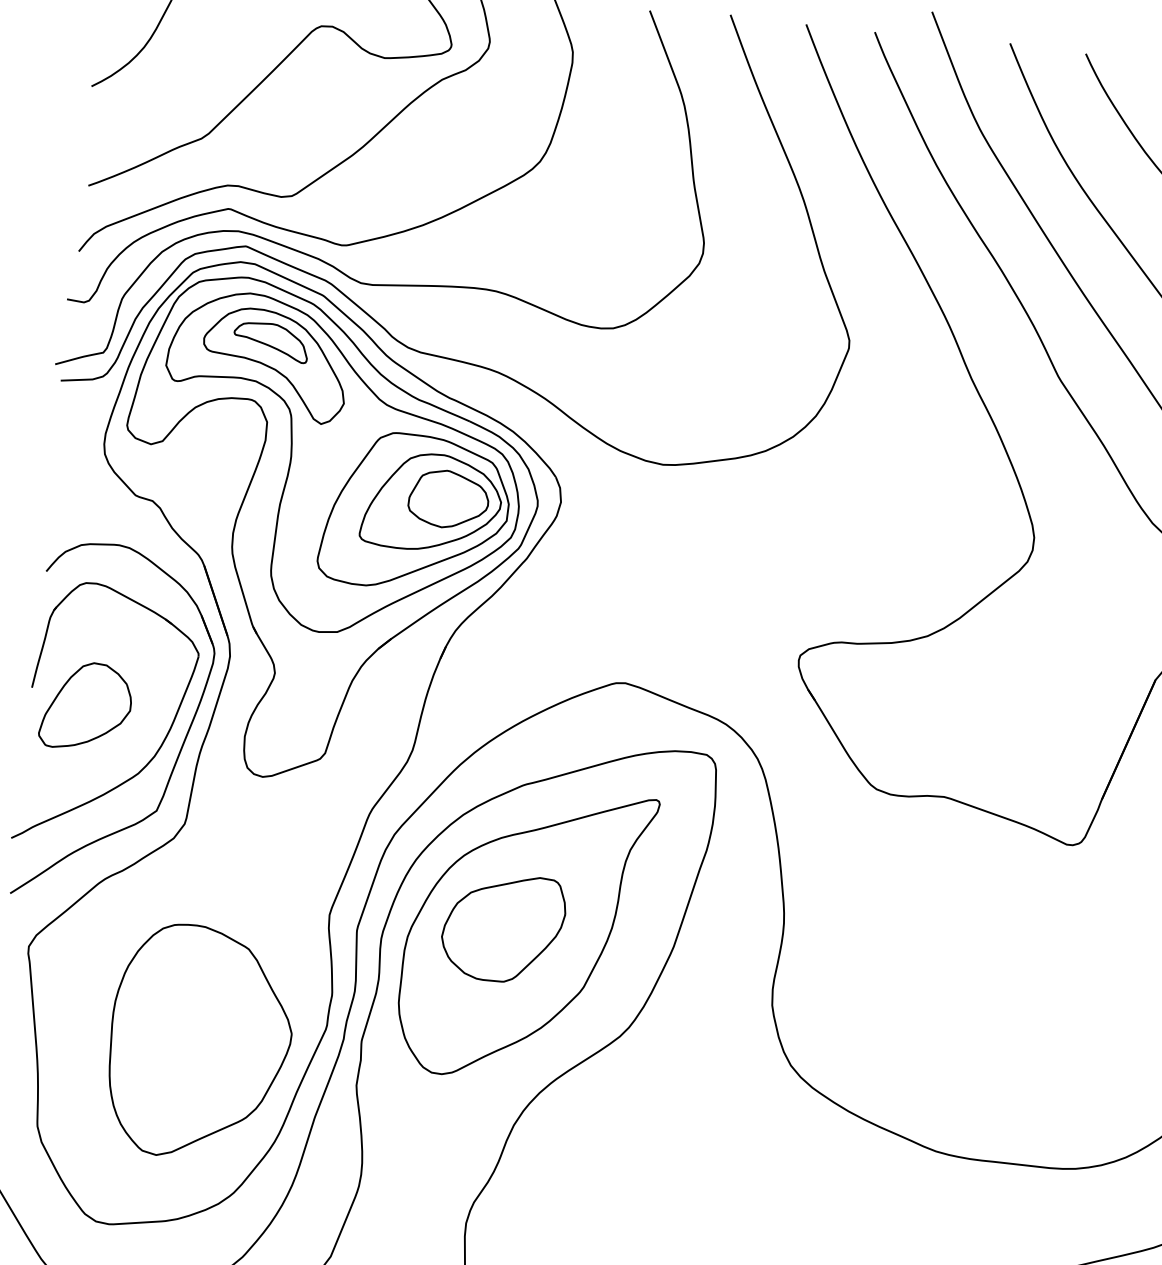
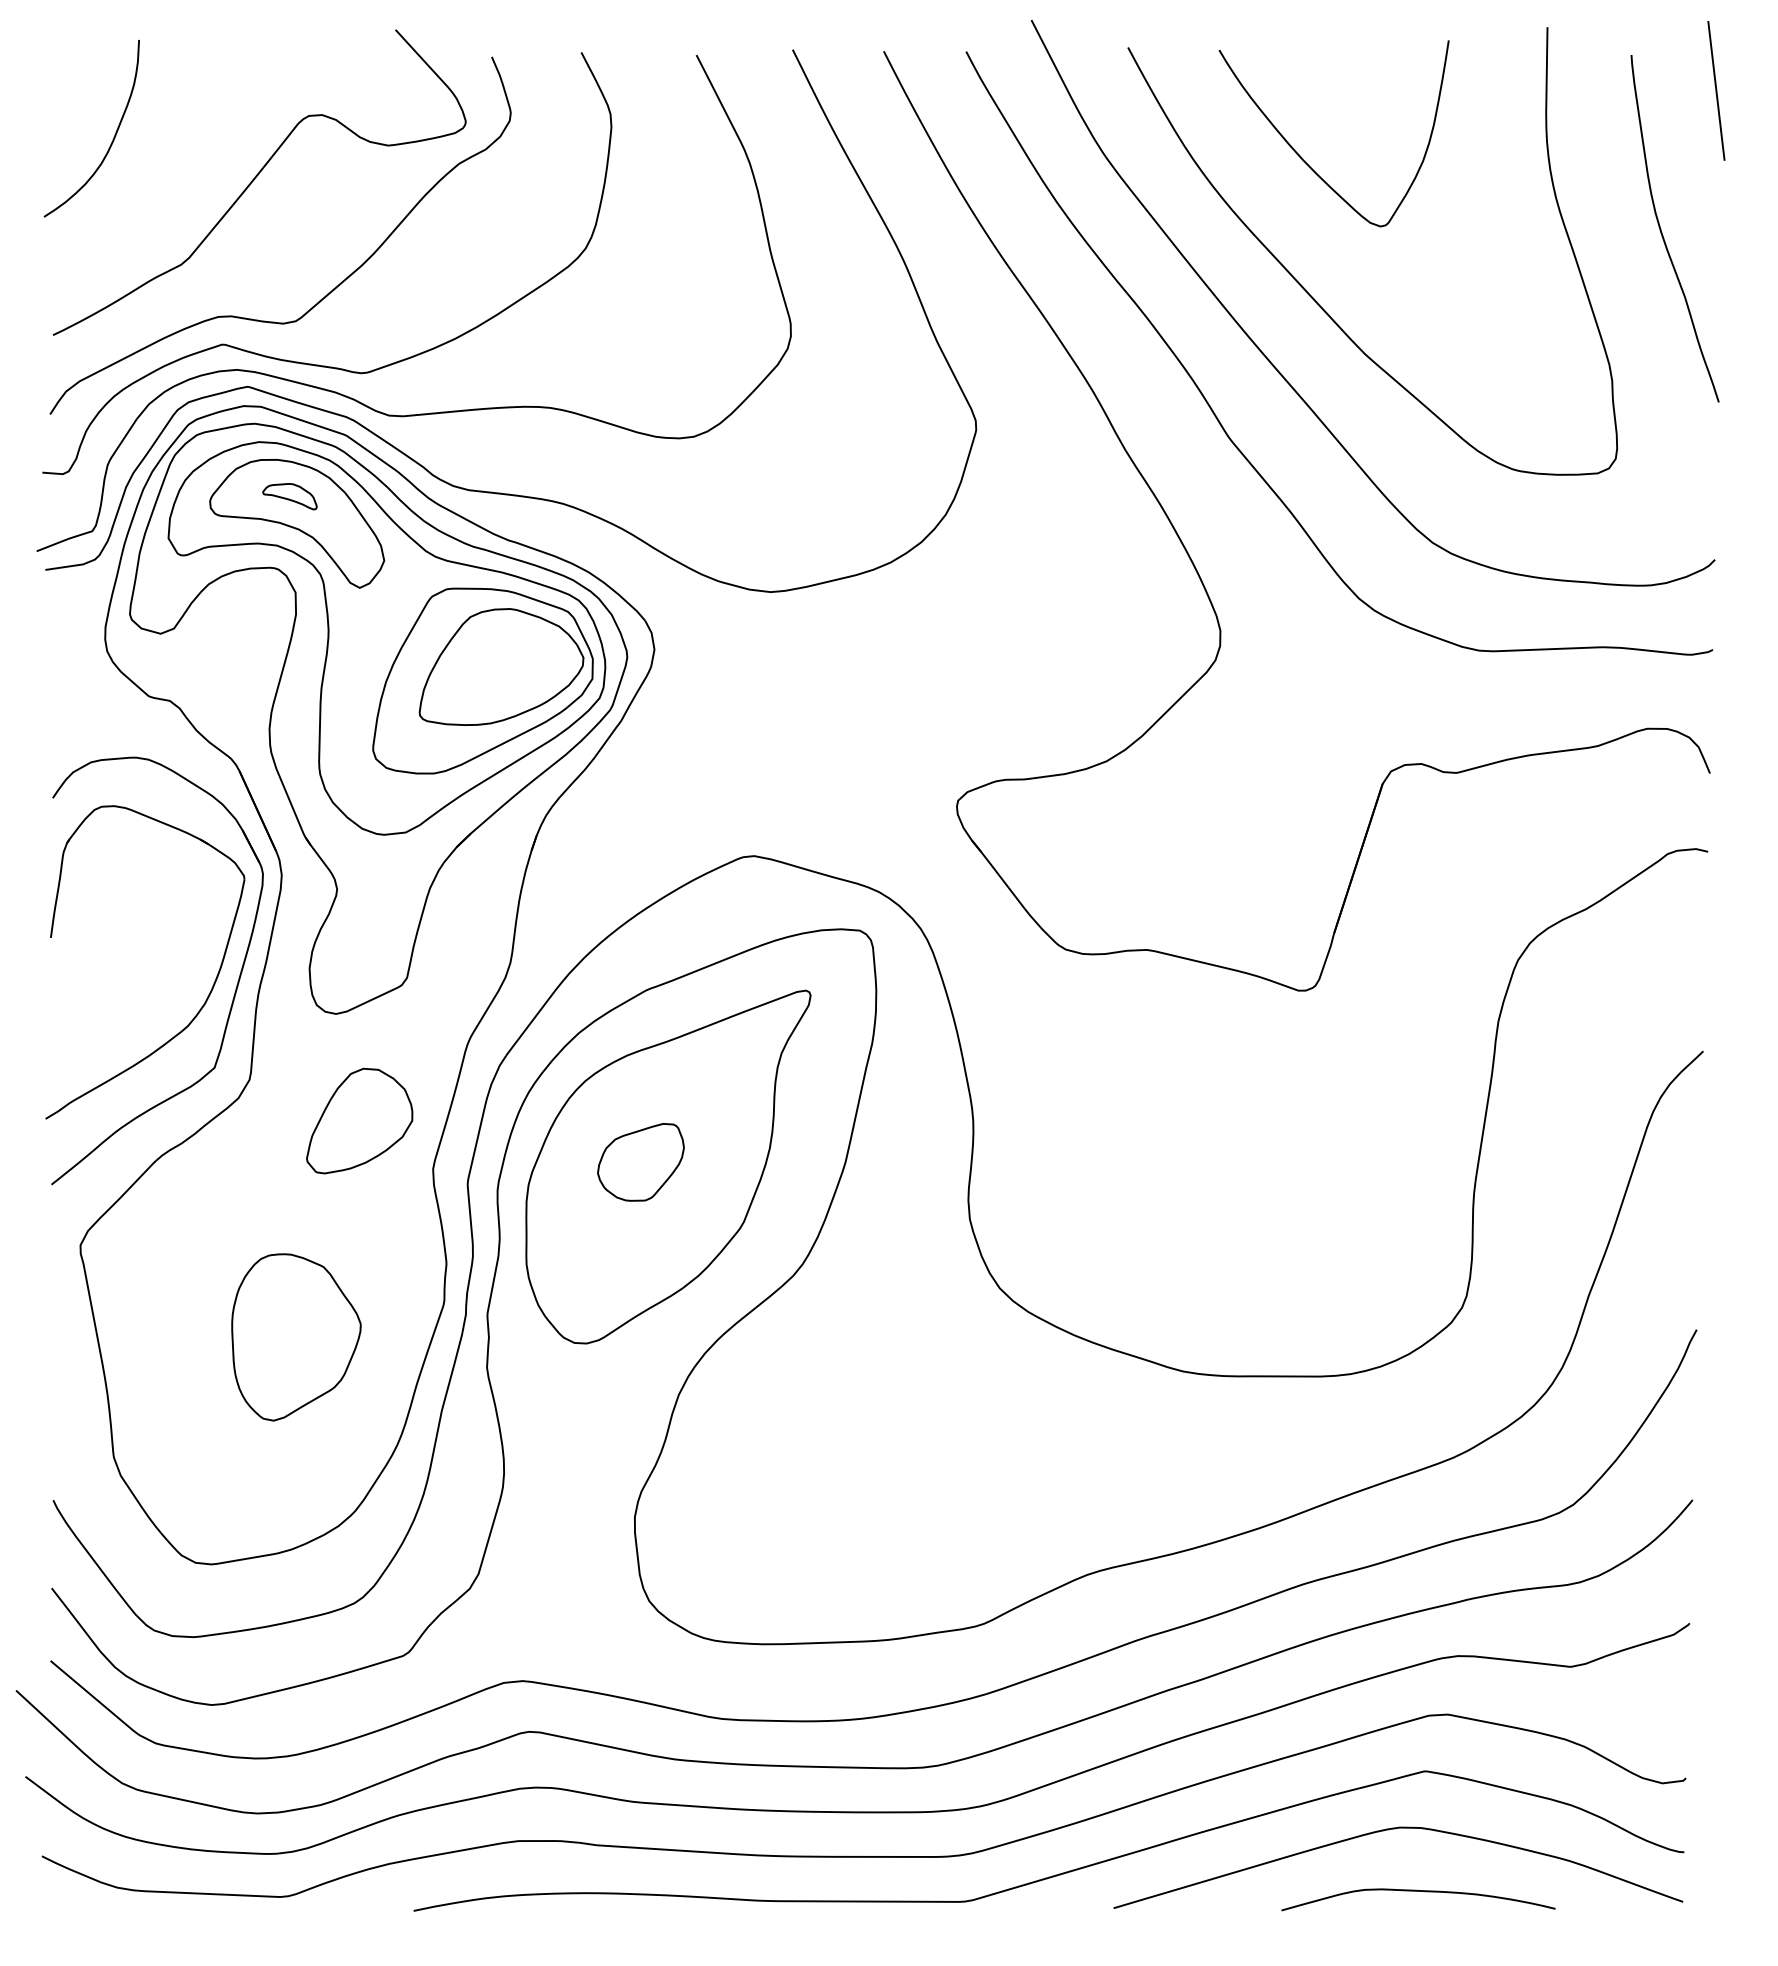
part: (270, 341) -> (289, 496), size x0.6
part: (449, 499) -> (521, 660), removed
part: (86, 705) -> (359, 1120), moved
part: (502, 928) -> (640, 1162), size x0.6
part: (200, 1042) -> (296, 1337), size x0.6

